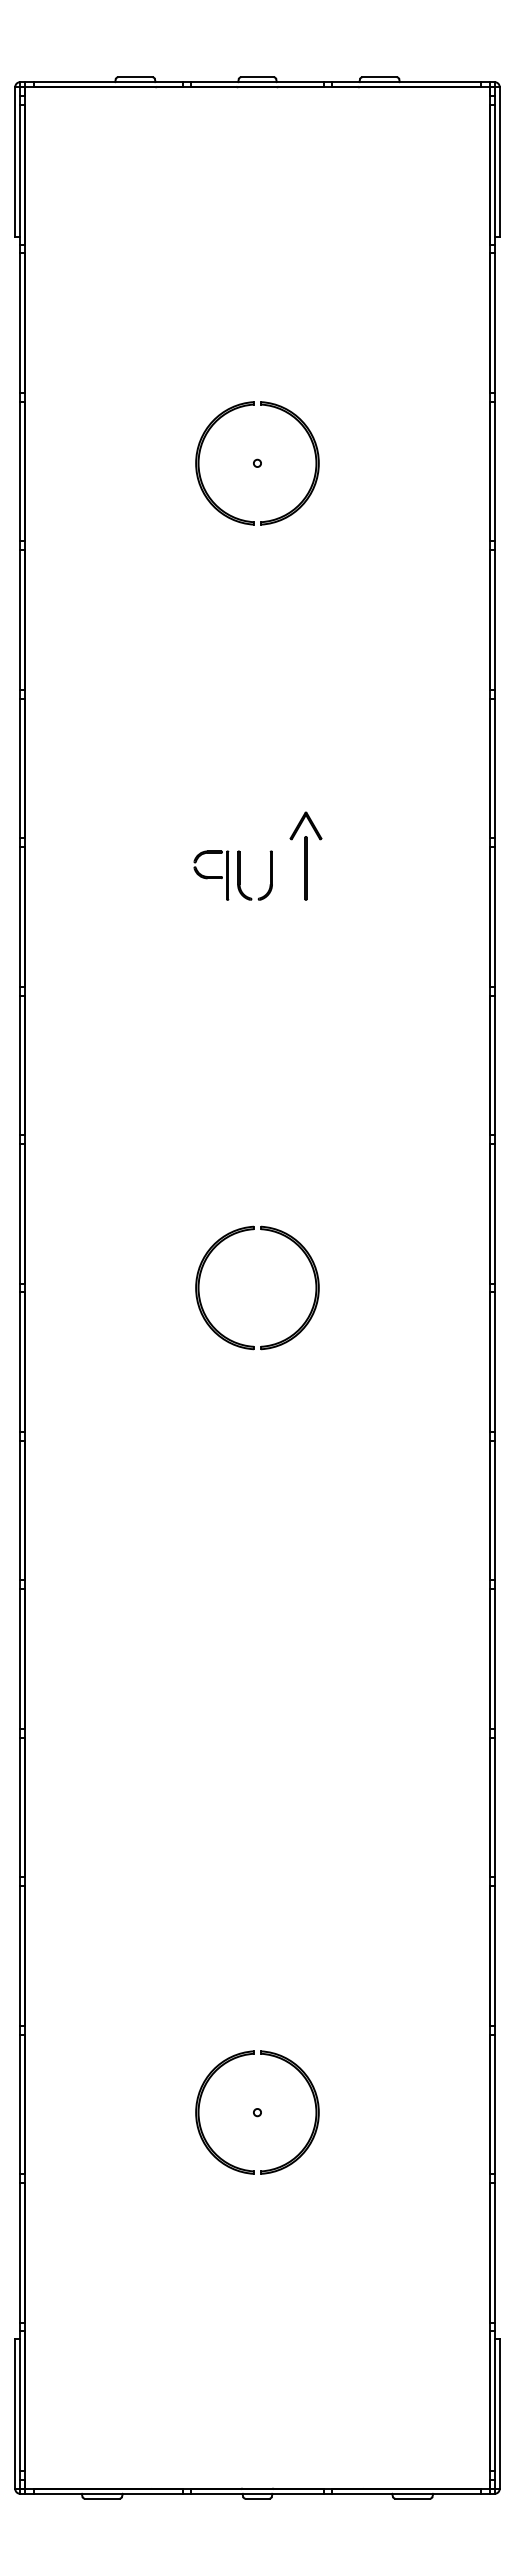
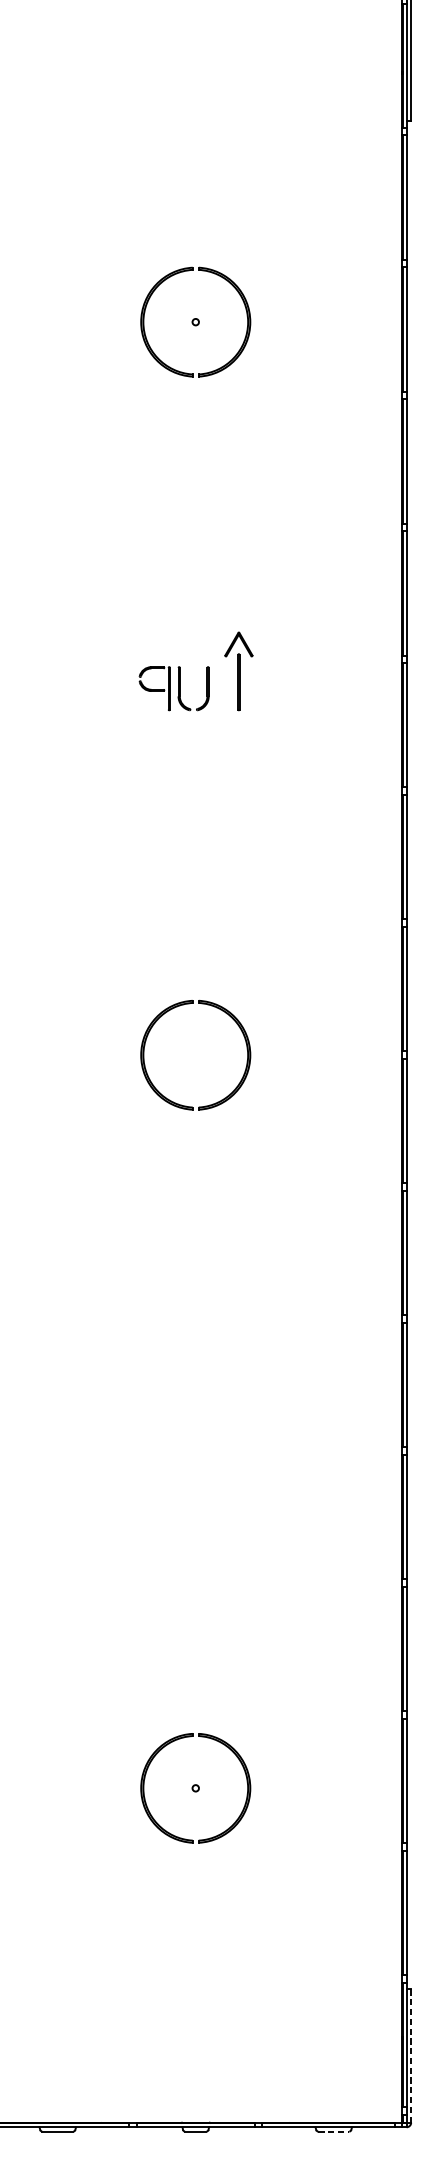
line: (499, 2413) -> (410, 2055), solid -> dashed
line: (413, 2498) -> (334, 2131), solid -> dashed

